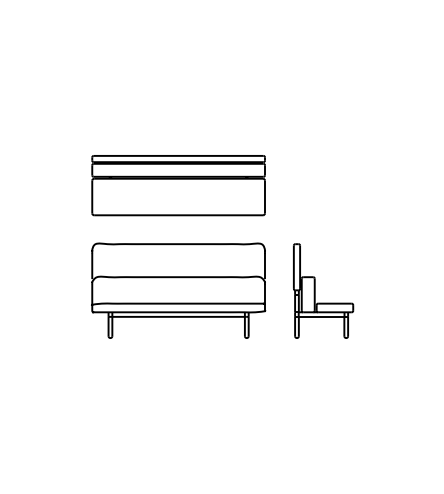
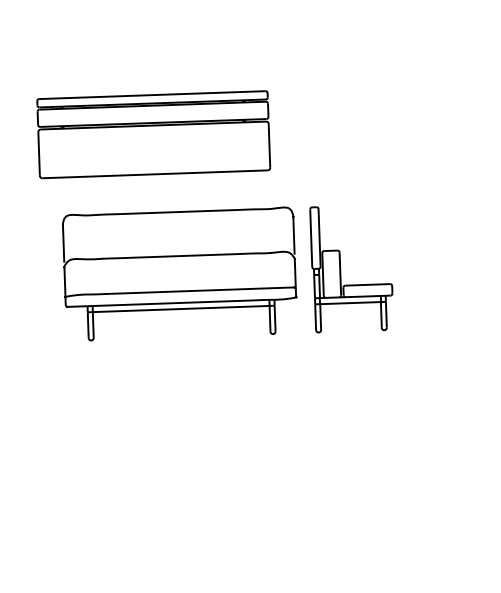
part: (178, 290) -> (179, 273), moved

